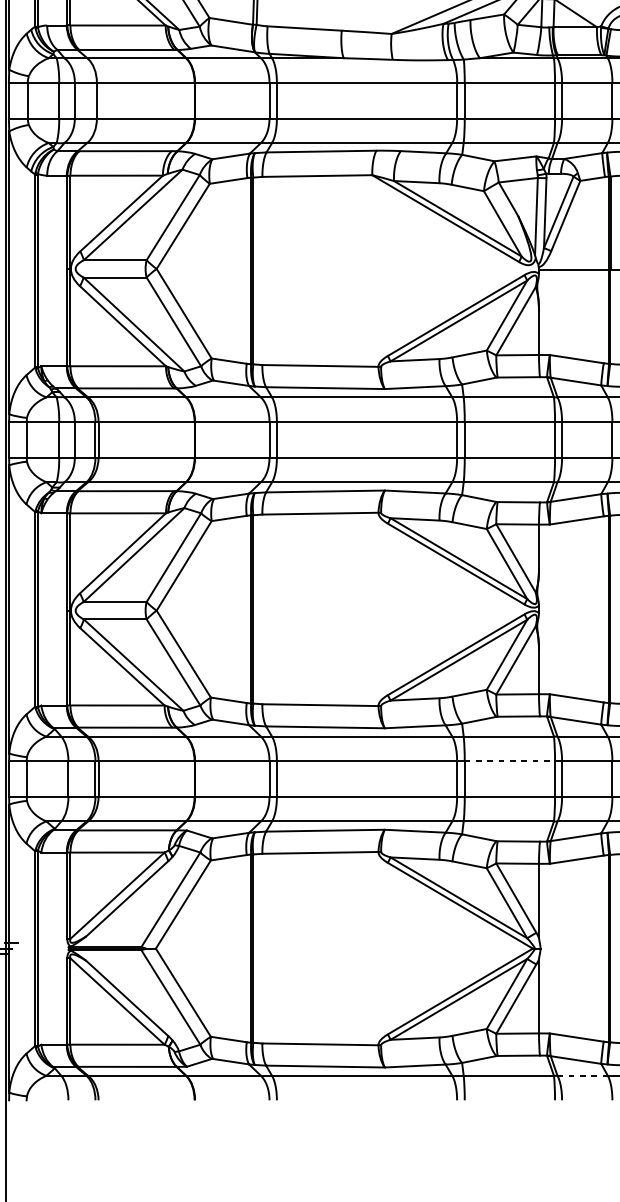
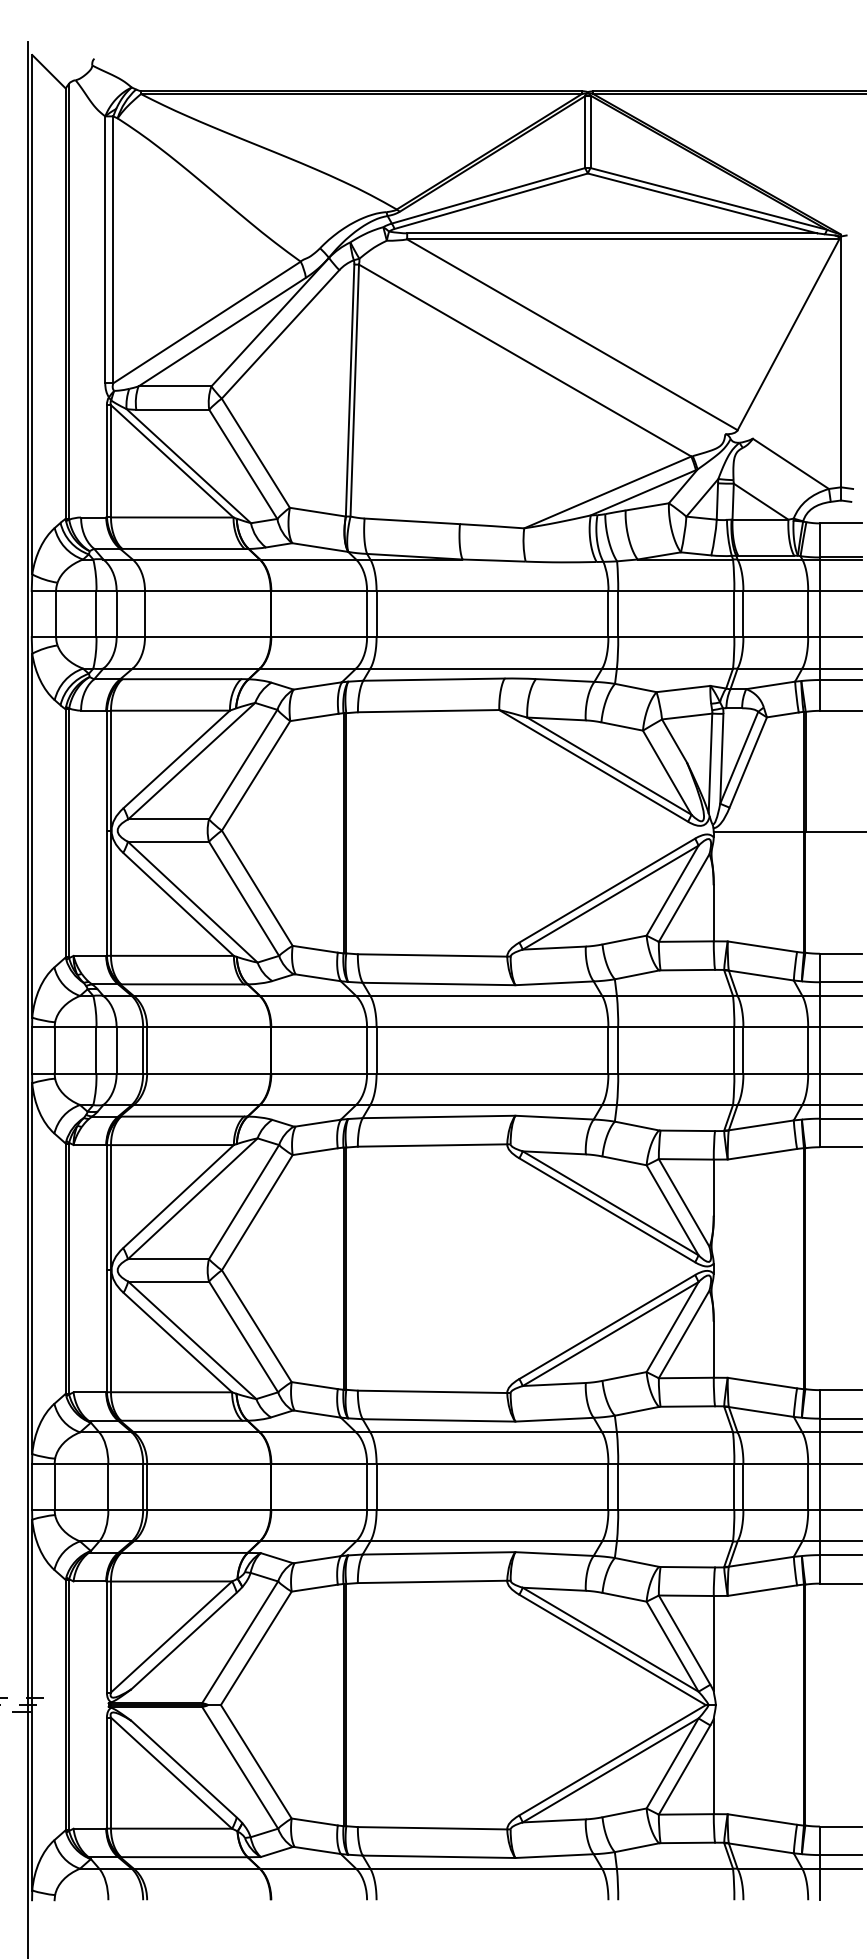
line: (510, 760) -> (676, 1463), dashed -> solid
line: (583, 1075) -> (770, 1868), dashed -> solid

